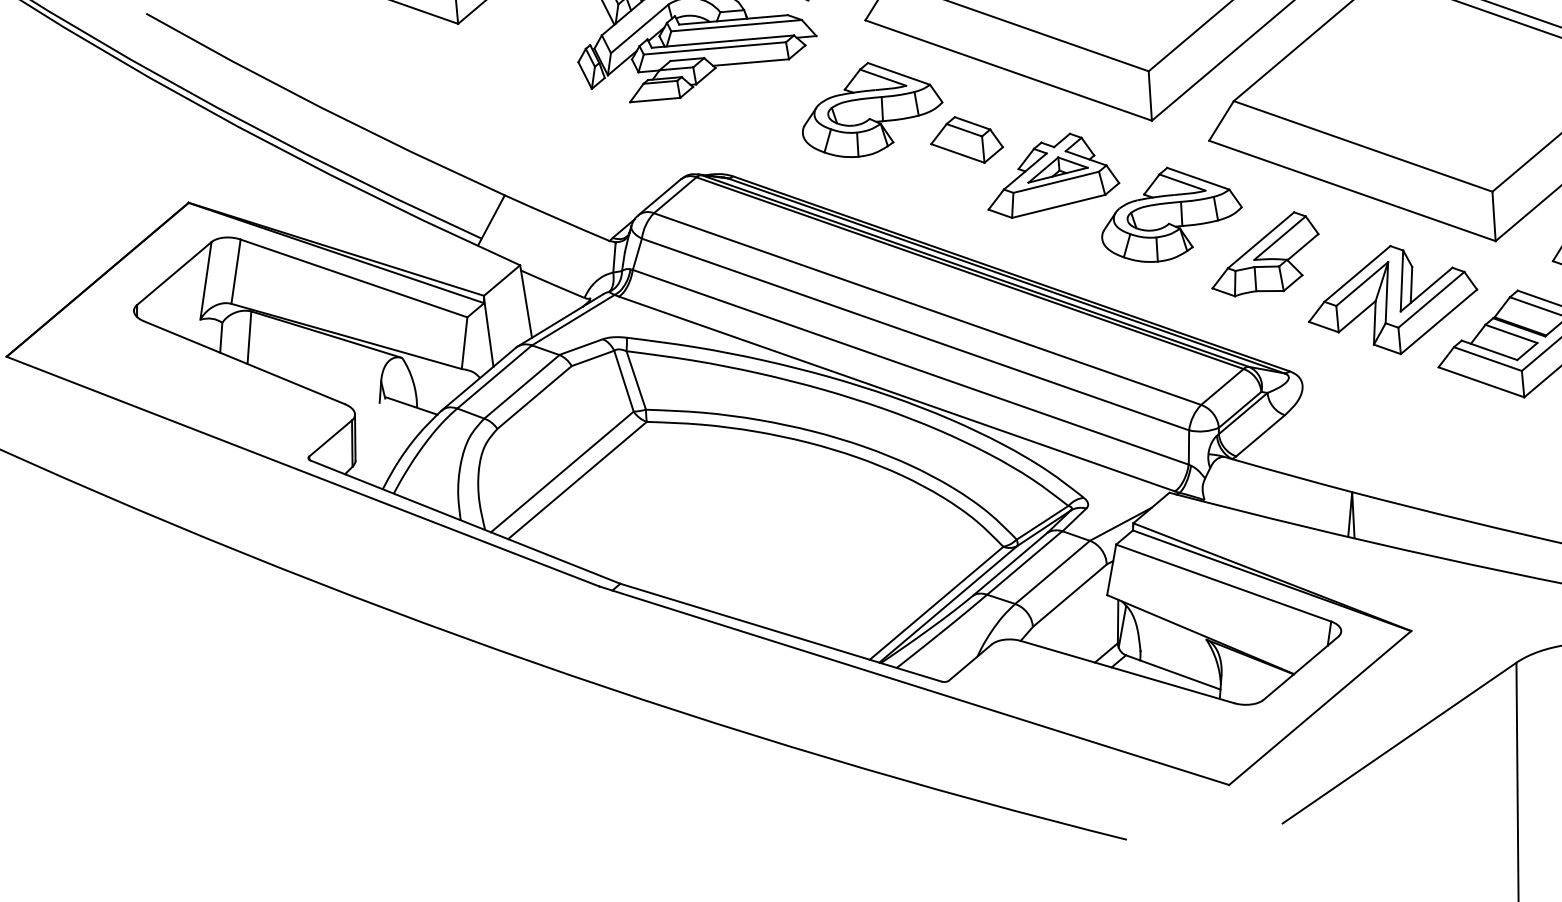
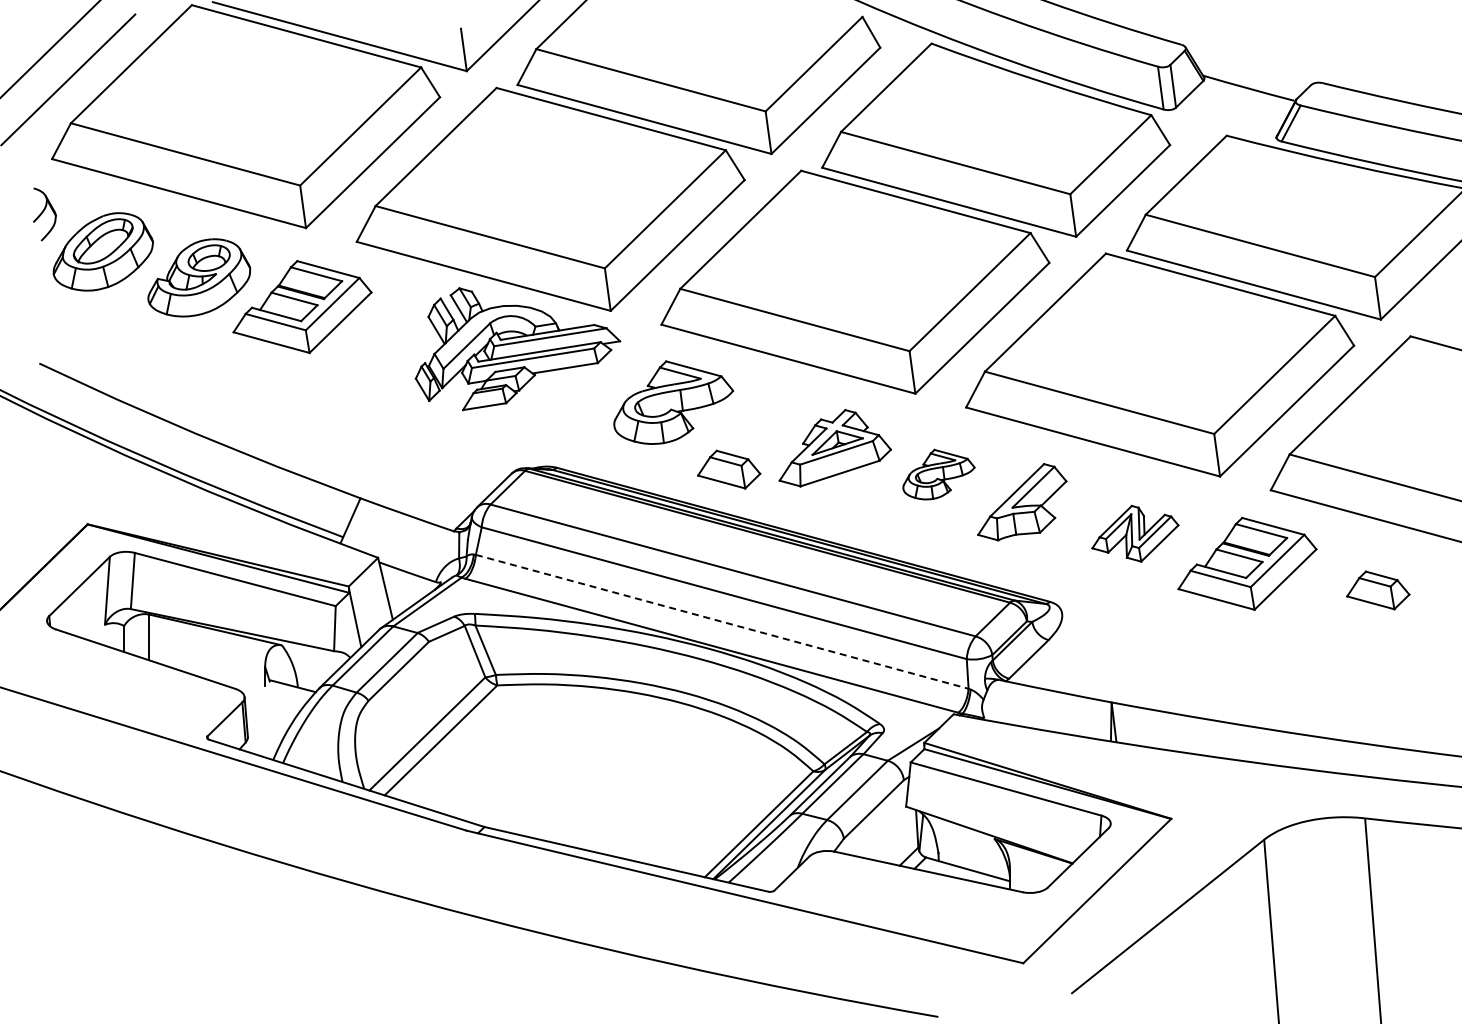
part: (967, 139) -> (729, 469), moved
part: (1171, 215) -> (938, 474), size x0.6
part: (1393, 299) -> (1135, 533), size x0.6
line: (911, 366) -> (722, 621), solid -> dashed

